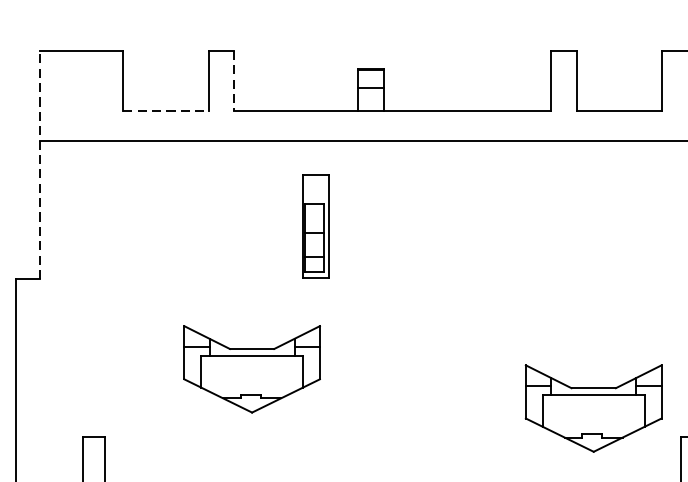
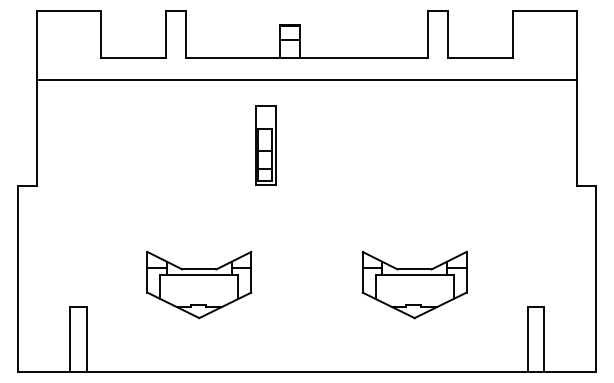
line: (234, 81) -> (185, 34), dashed -> solid
line: (166, 111) -> (133, 57), dashed -> solid
line: (40, 164) -> (37, 98), dashed -> solid
part: (315, 226) -> (265, 145), moved
part: (252, 369) -> (199, 285), moved
part: (593, 409) -> (414, 285), moved

